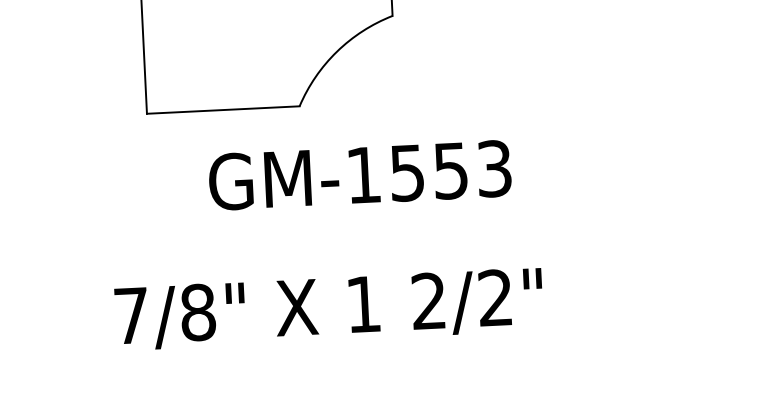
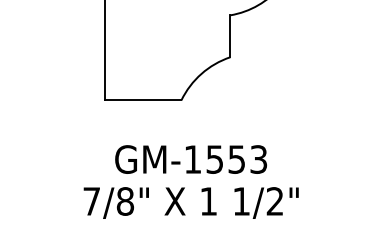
text: (358, 175) -> (190, 159), moved
text: (428, 301) -> (241, 201), 2/2" -> 1/2"

